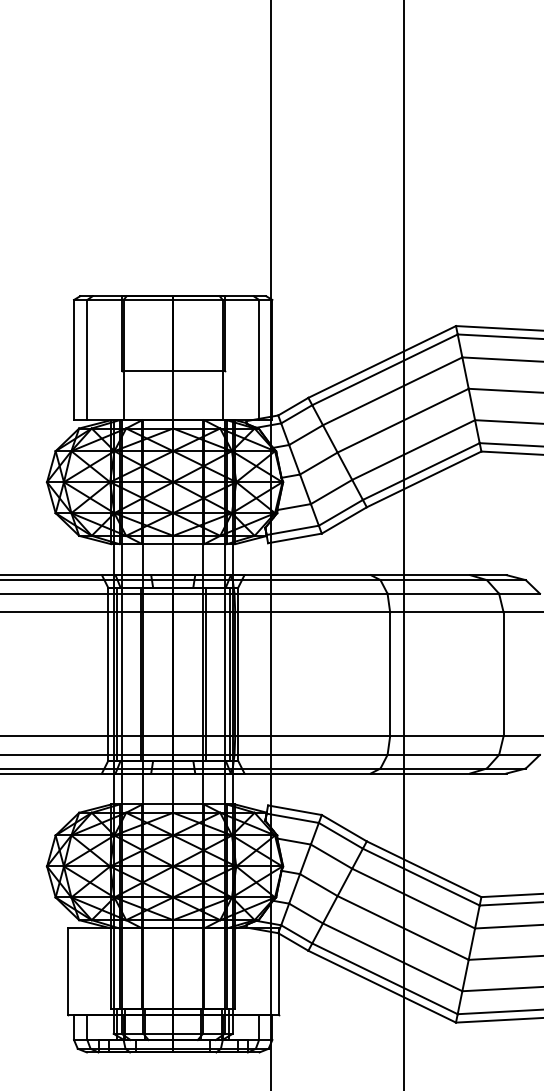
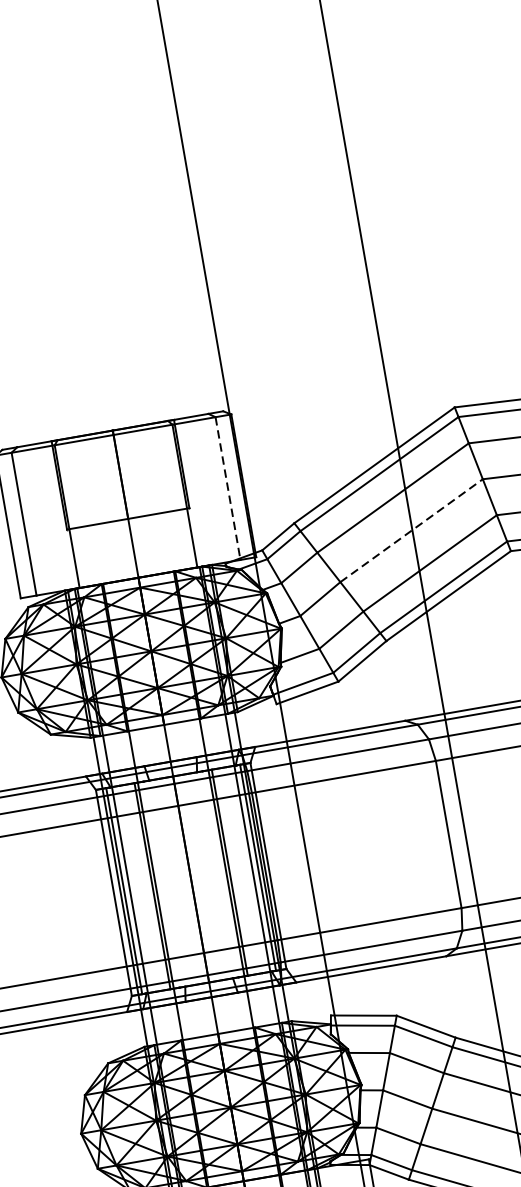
line: (259, 360) -> (228, 489), solid -> dashed
line: (403, 420) -> (411, 530), solid -> dashed

